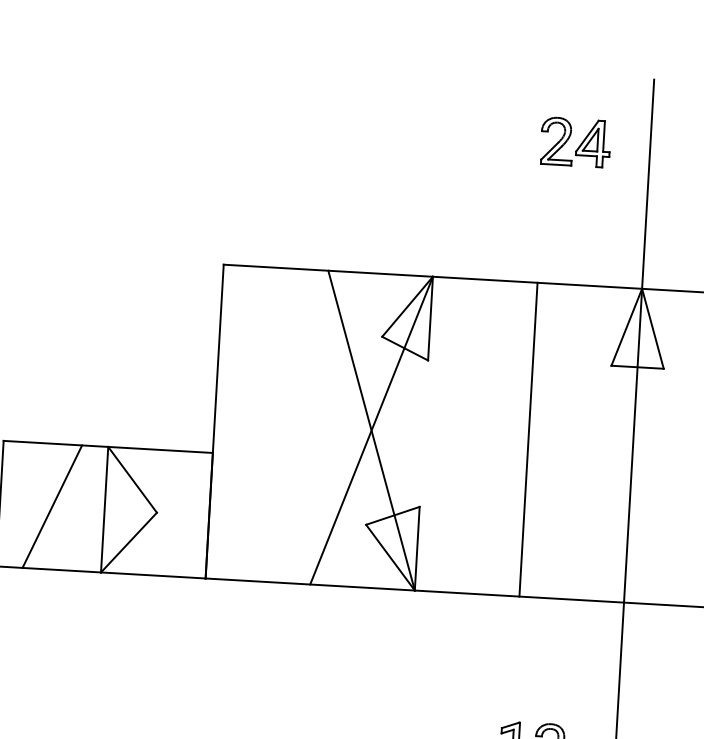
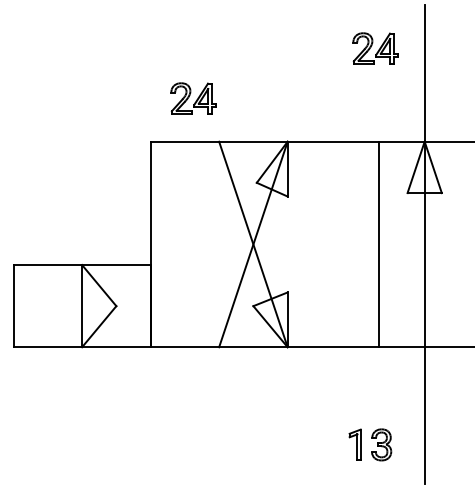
part: (292, 202) -> (193, 98), added
line: (528, 439) -> (379, 244), moved
line: (51, 507) -> (47, 306), removed

